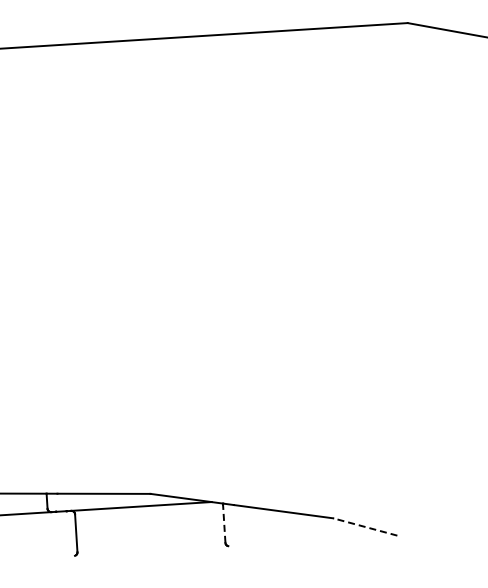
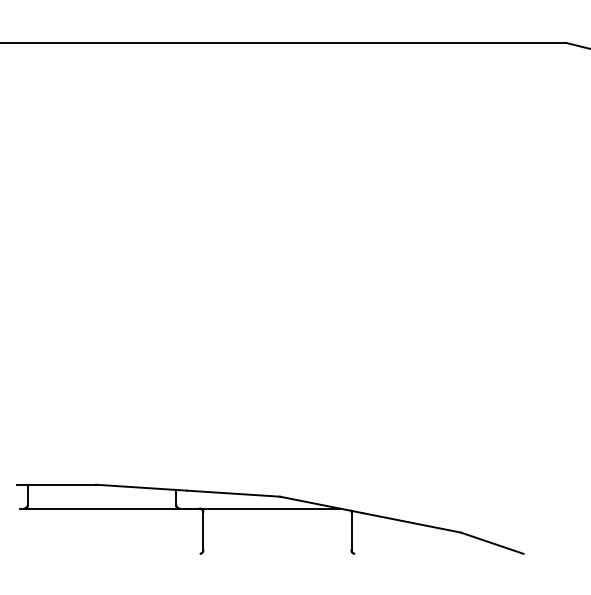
line: (224, 524) -> (351, 531), dashed -> solid
line: (364, 527) -> (491, 543), dashed -> solid

